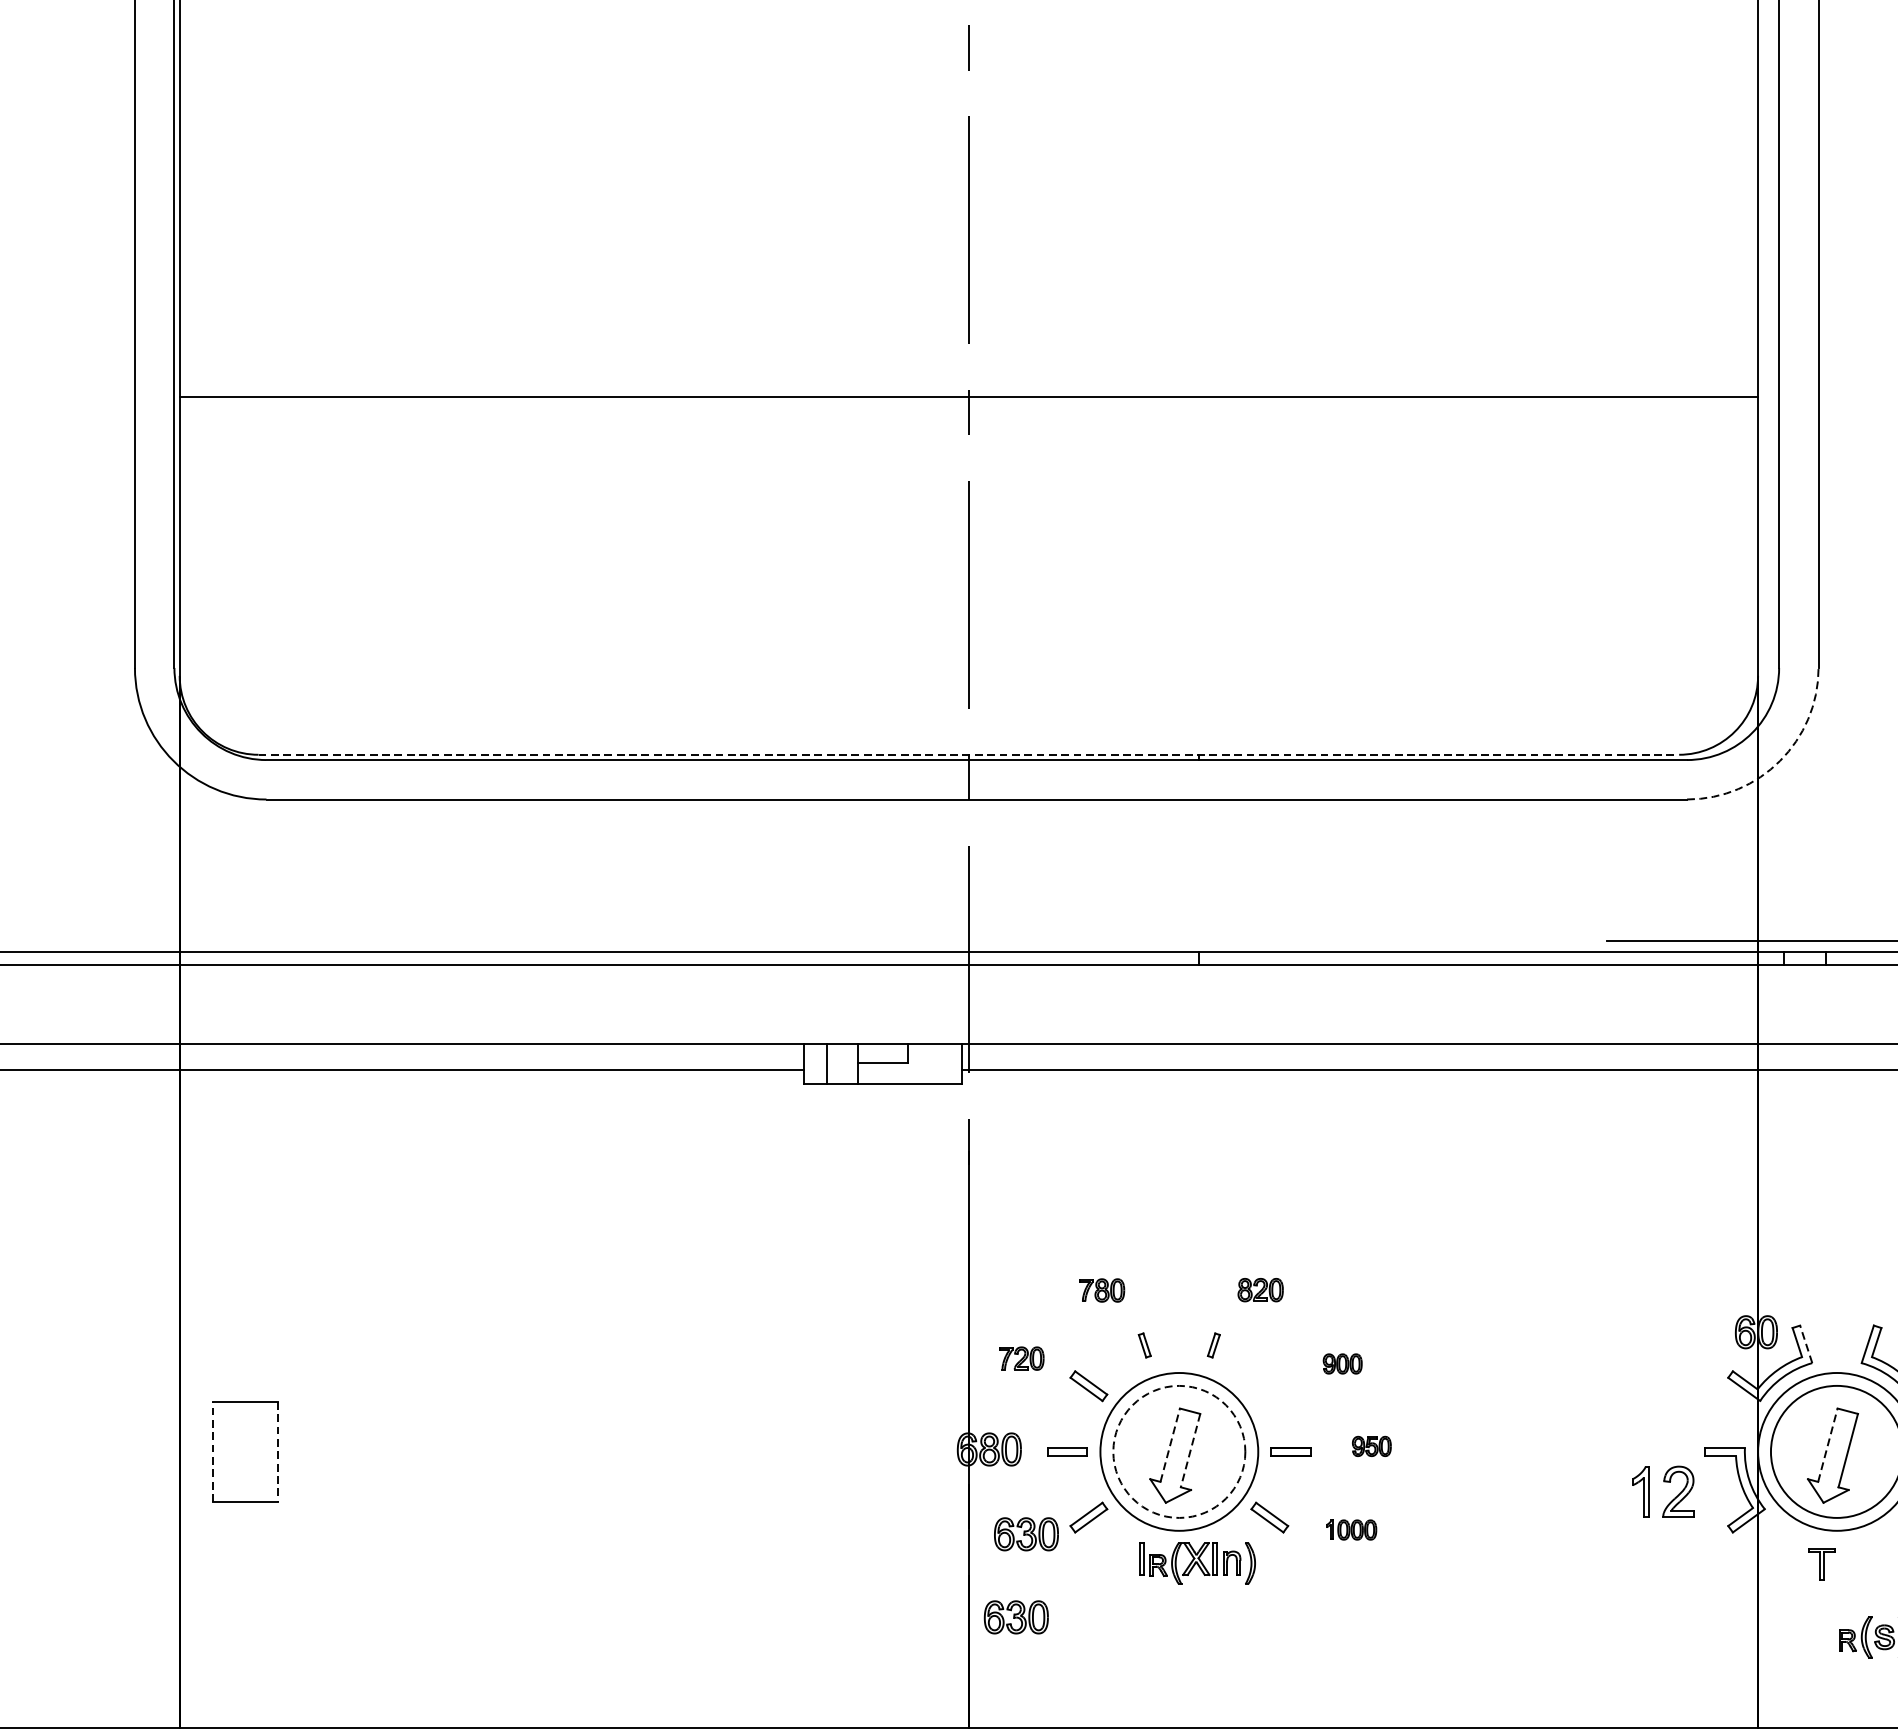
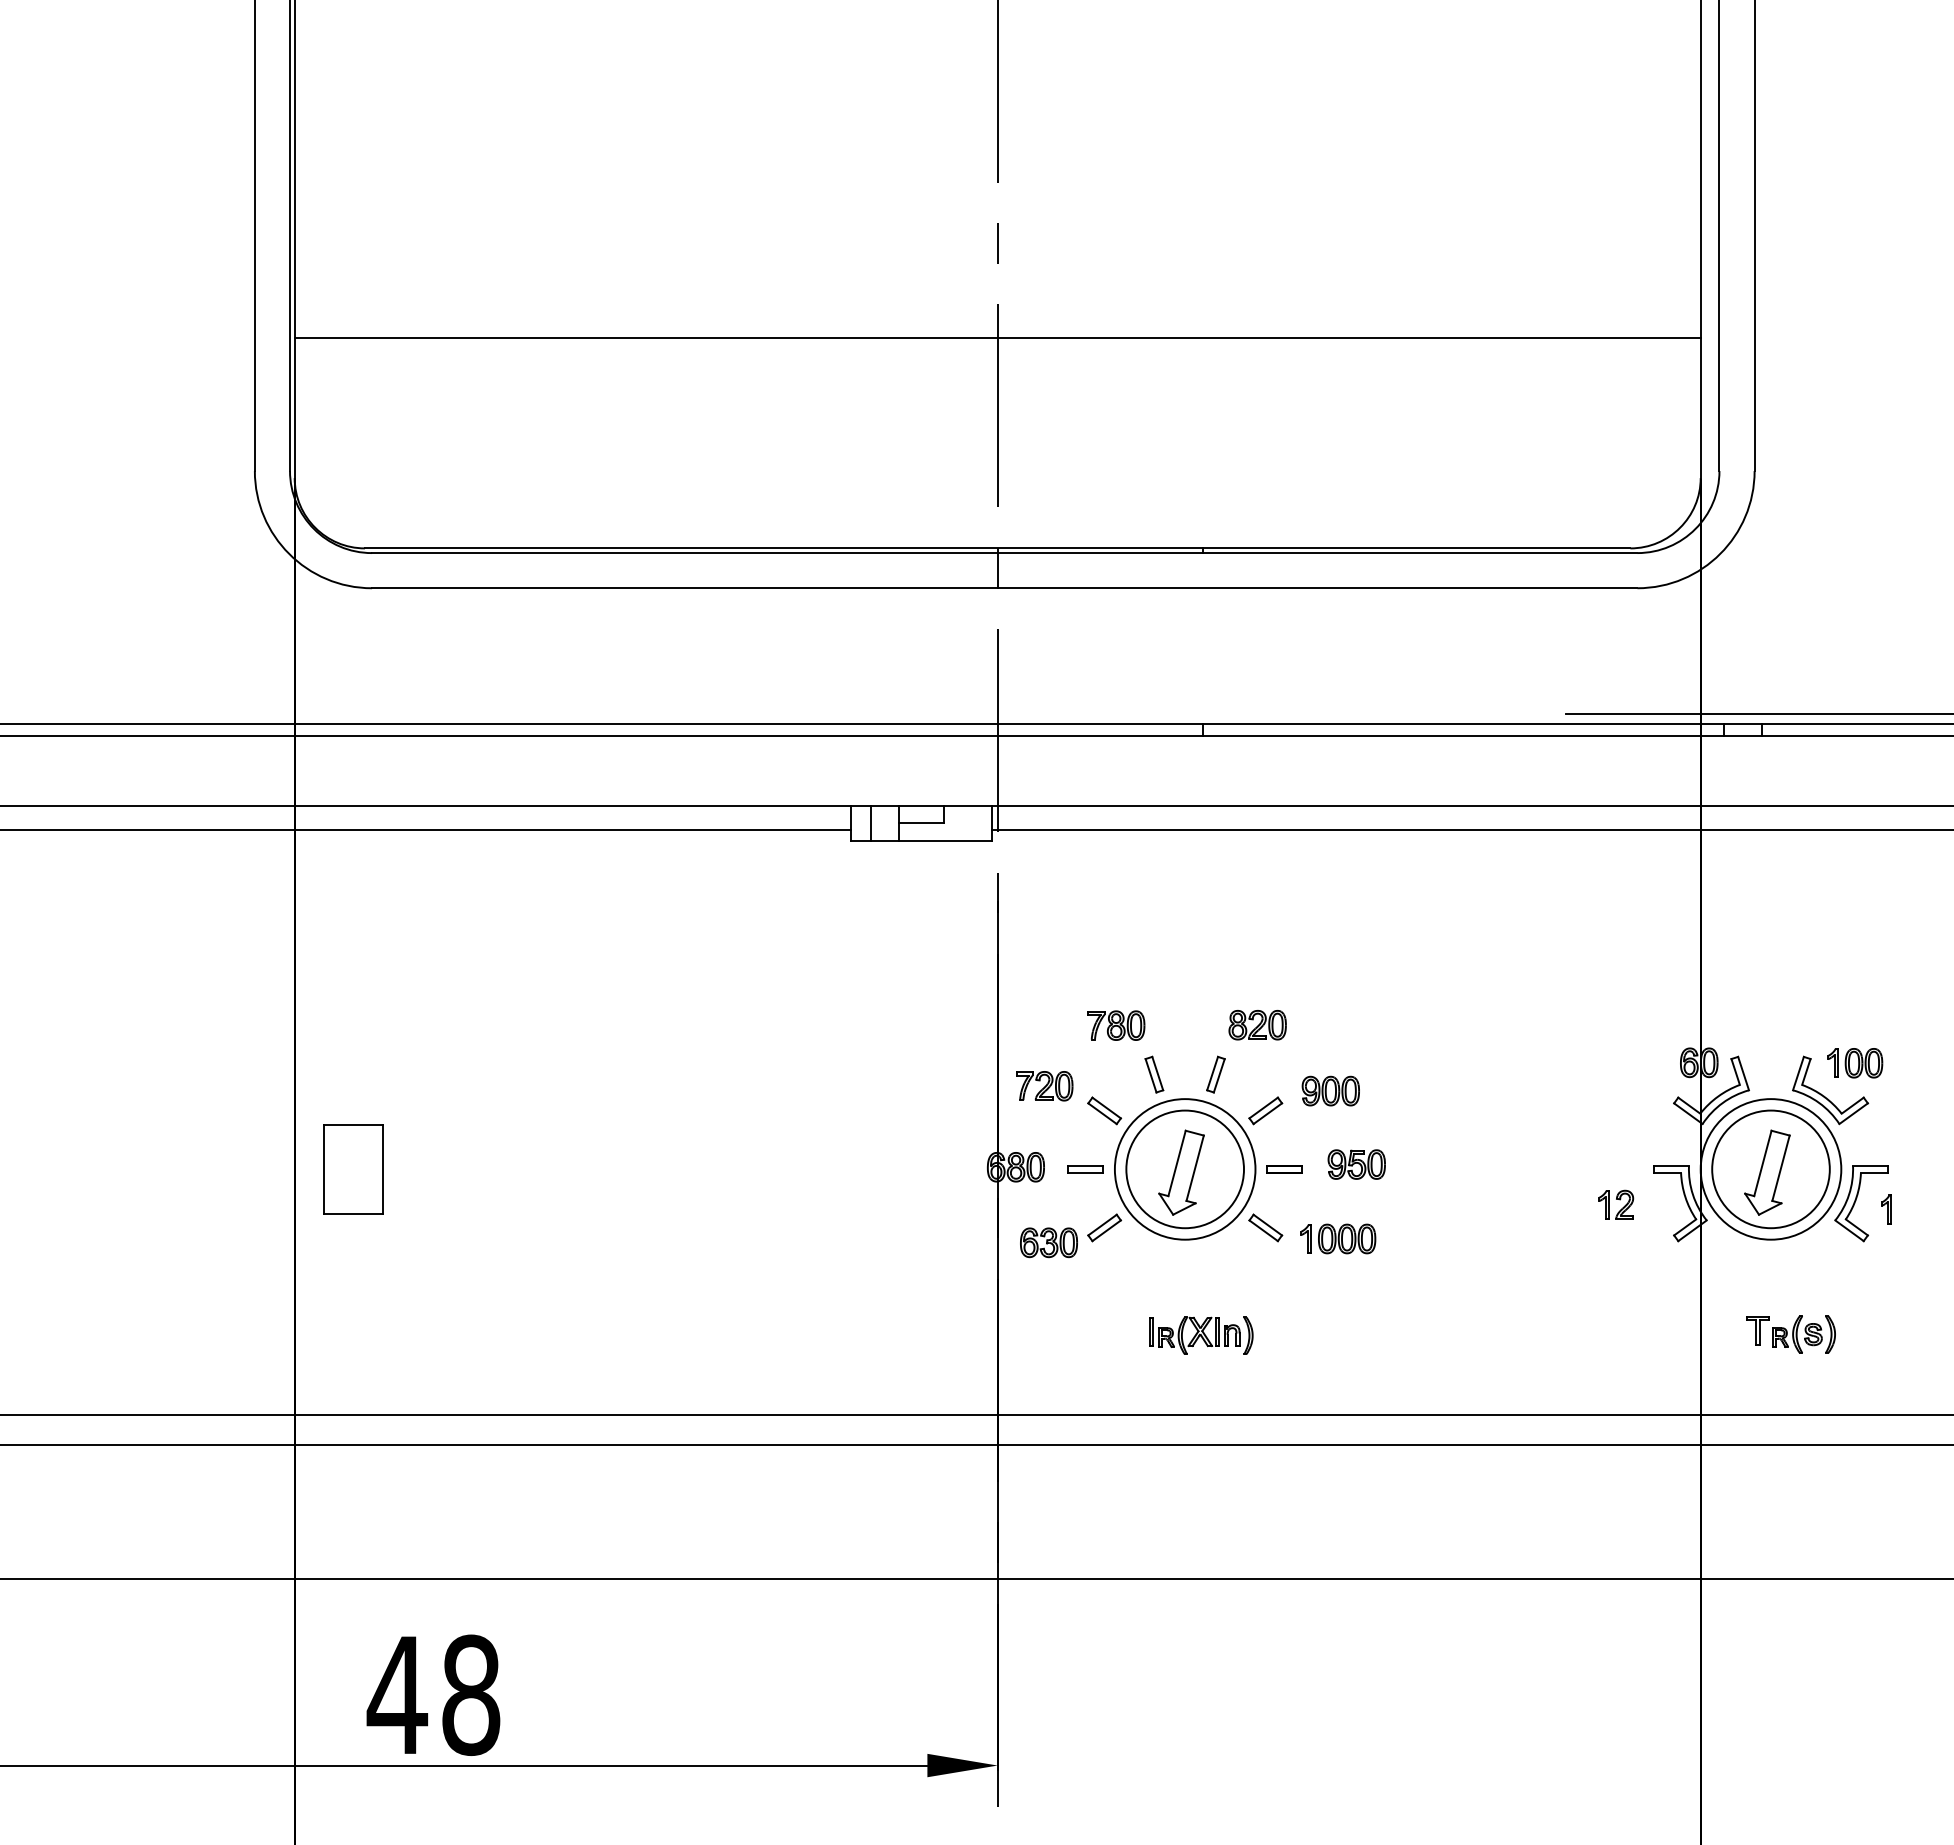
line: (968, 396) -> (997, 337), moved
line: (968, 754) -> (997, 548), dashed -> solid
arc: (1780, 760) -> (1720, 553), dashed -> solid
part: (1102, 1290) -> (1116, 1025), size x1.43
part: (1260, 1290) -> (1257, 1025), size x1.43
line: (1806, 1344) -> (1743, 1073), dashed -> solid
part: (1144, 1345) -> (1154, 1074), size x1.67
part: (1213, 1345) -> (1215, 1074), size x1.67
part: (1021, 1358) -> (1044, 1086), size x1.43
part: (1342, 1363) -> (1330, 1090), size x1.67
part: (1269, 1385) -> (1265, 1110), added
line: (1170, 1445) -> (1177, 1163), dashed -> solid
line: (1827, 1445) -> (1762, 1163), dashed -> solid
part: (1371, 1446) -> (1356, 1164), size x1.67
line: (1190, 1450) -> (1195, 1168), dashed -> solid
line: (212, 1452) -> (323, 1169), dashed -> solid
line: (278, 1452) -> (382, 1169), dashed -> solid
circle: (1179, 1452) -> (1185, 1169), dashed -> solid
part: (1663, 1491) -> (1616, 1204), size x0.62
part: (1351, 1529) -> (1338, 1238), size x1.67
part: (1197, 1563) -> (1201, 1335), moved
part: (1821, 1564) -> (1757, 1330), moved
part: (1015, 1617) -> (1039, 1316), removed

